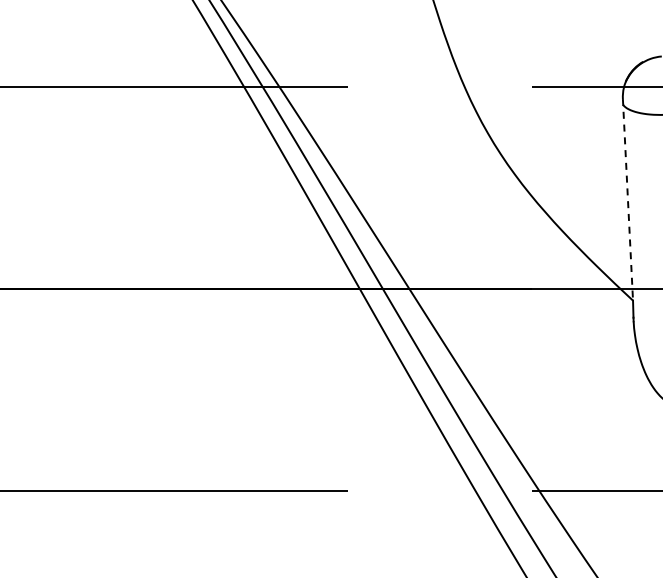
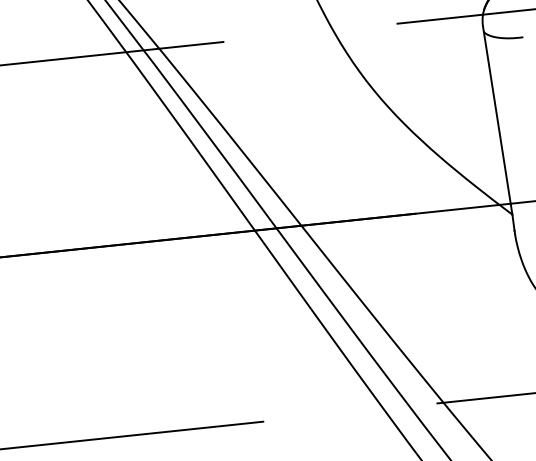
line: (627, 199) -> (497, 120), dashed -> solid

